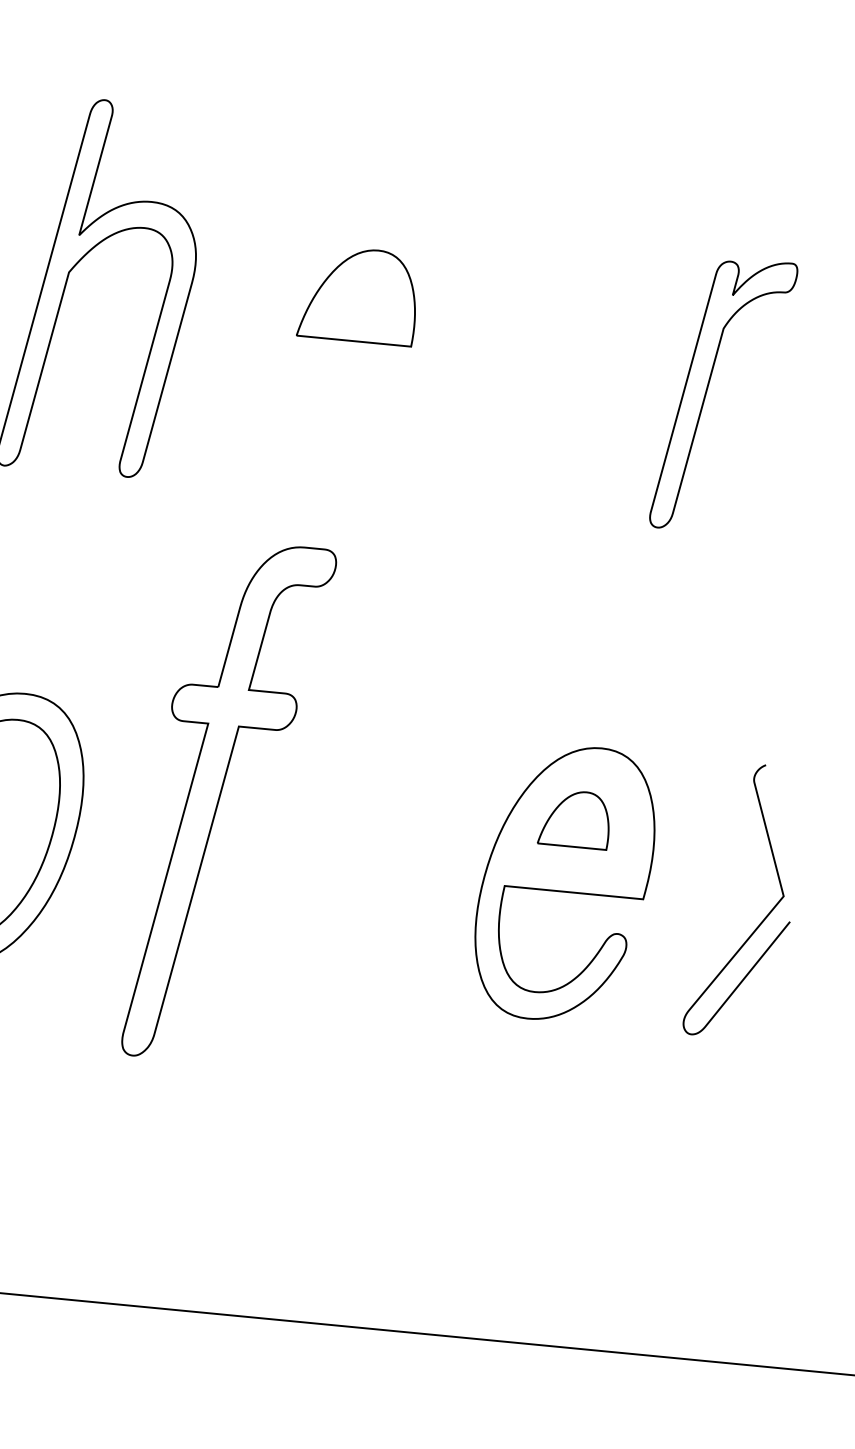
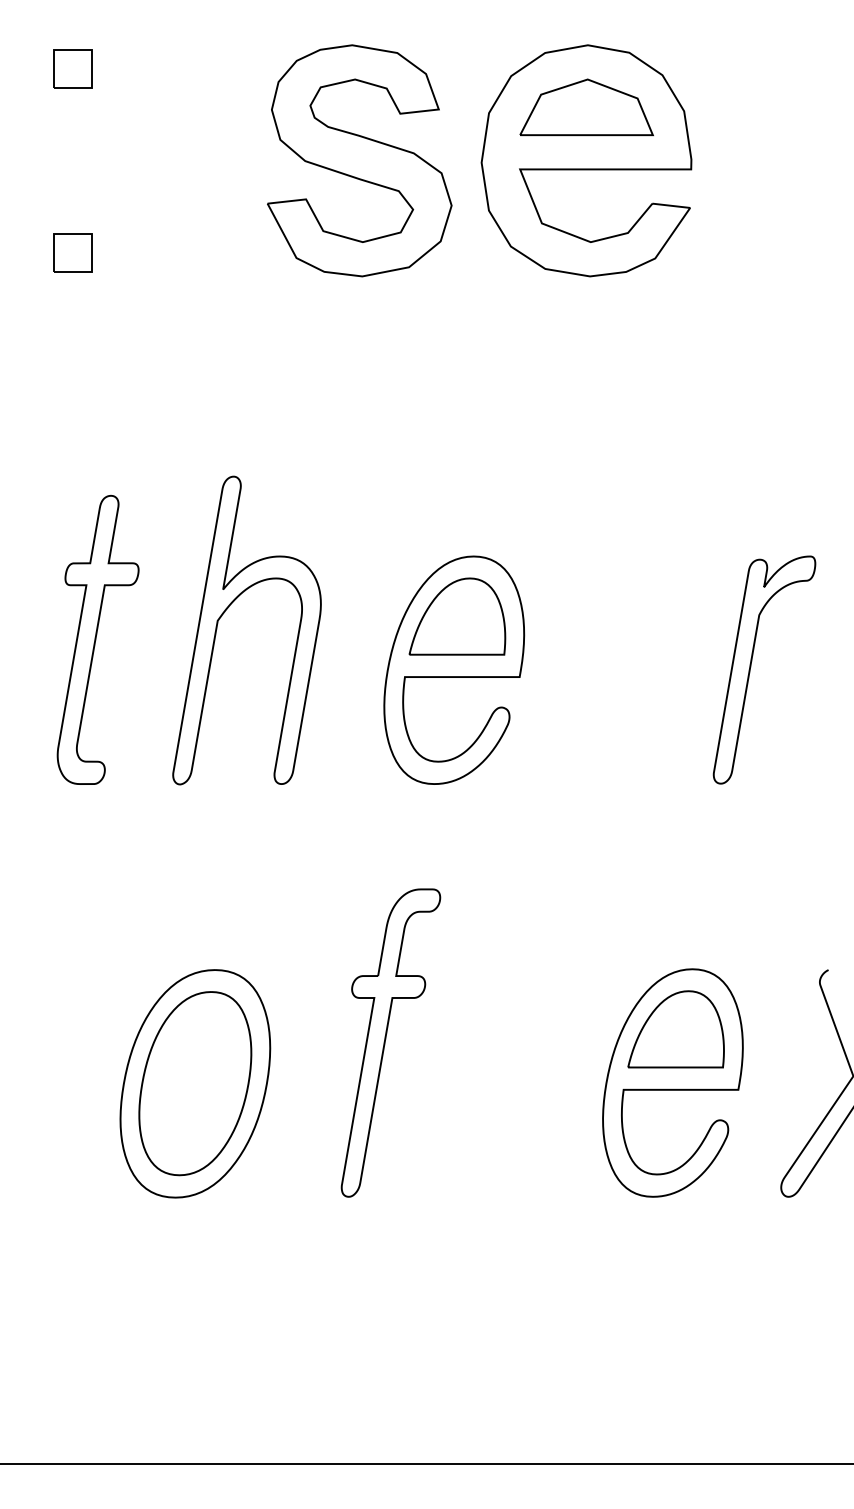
part: (349, 358) -> (454, 669), added
part: (228, 801) -> (390, 1042), size x0.71
part: (574, 819) -> (675, 1029), size x1.67

